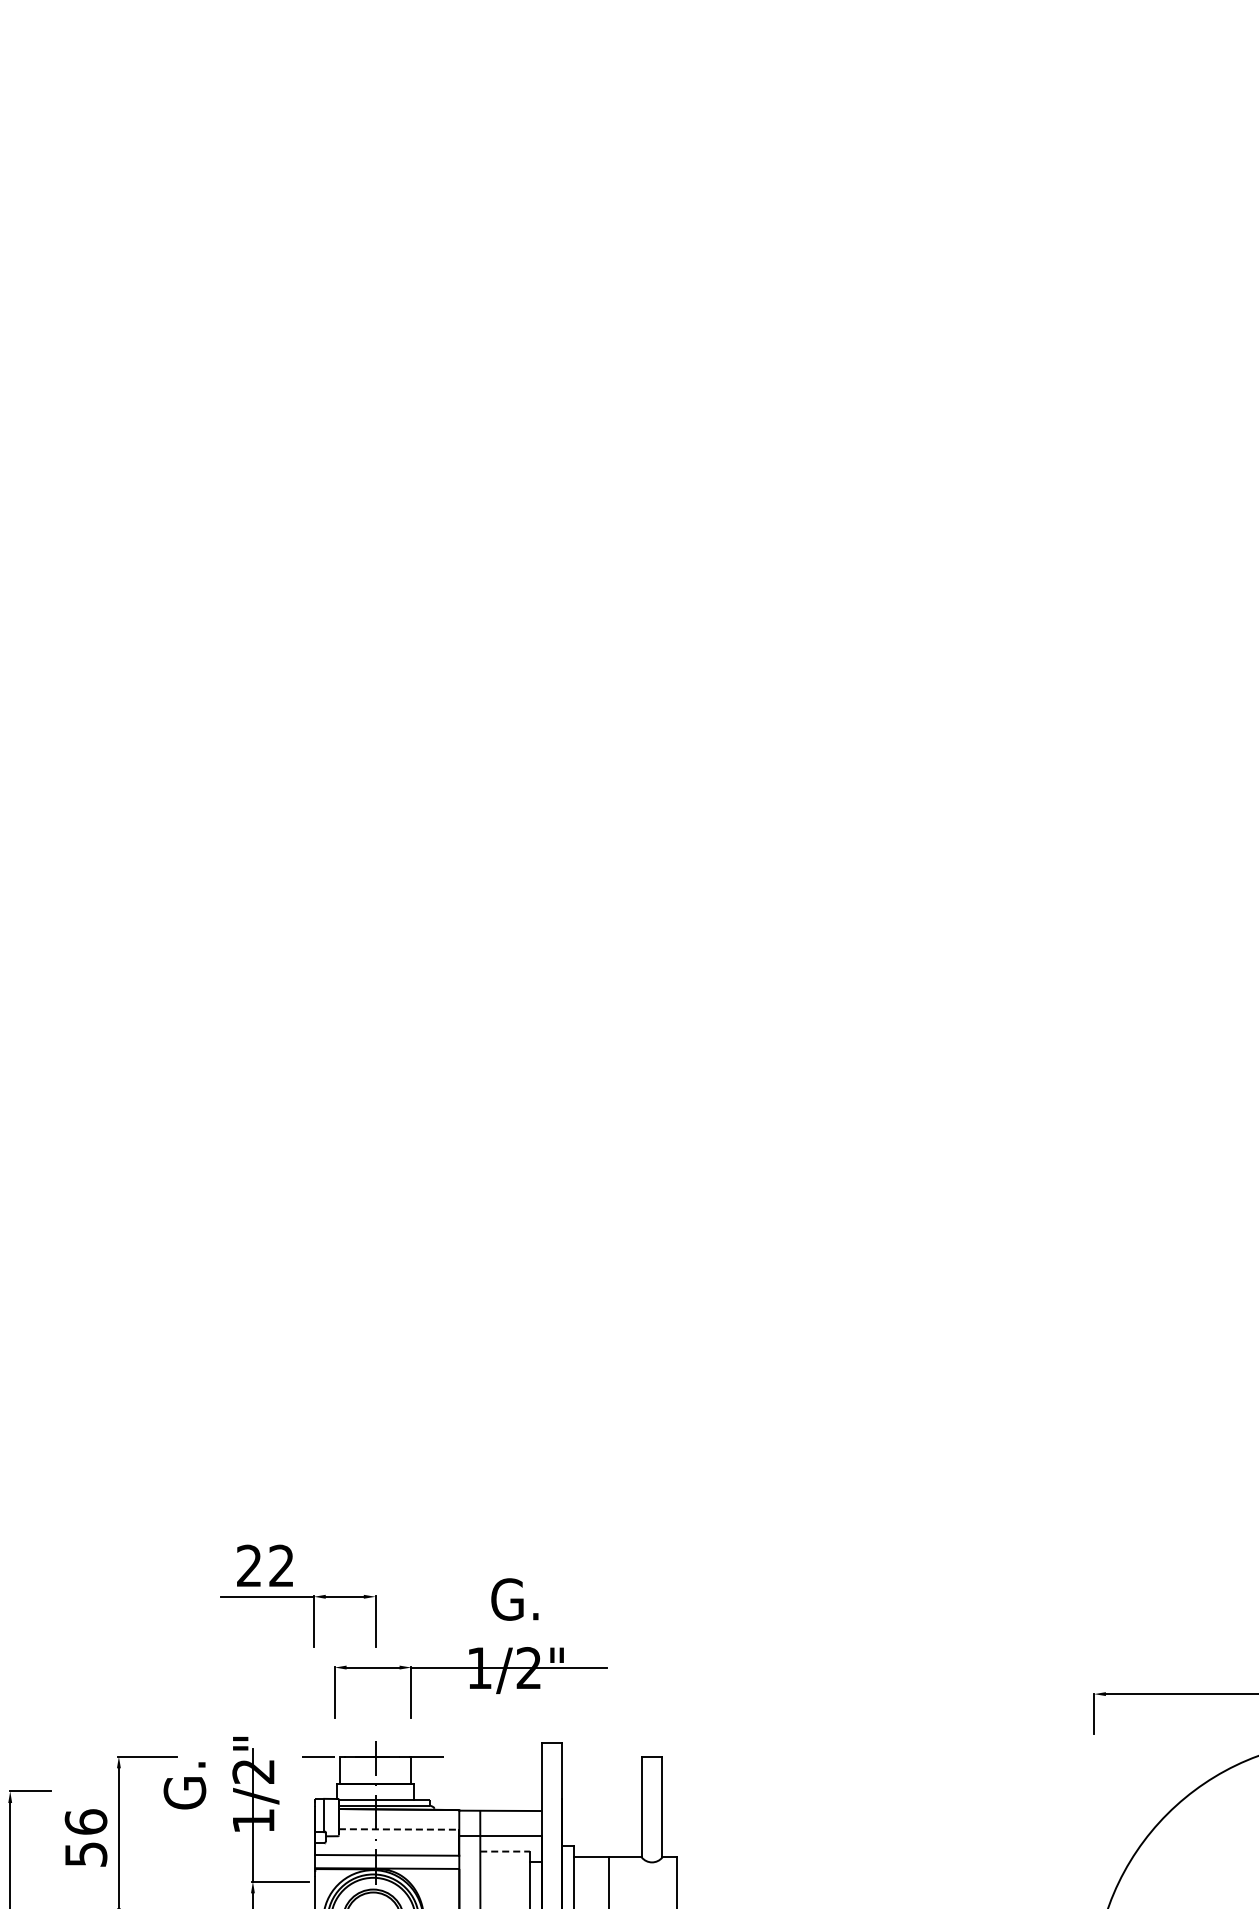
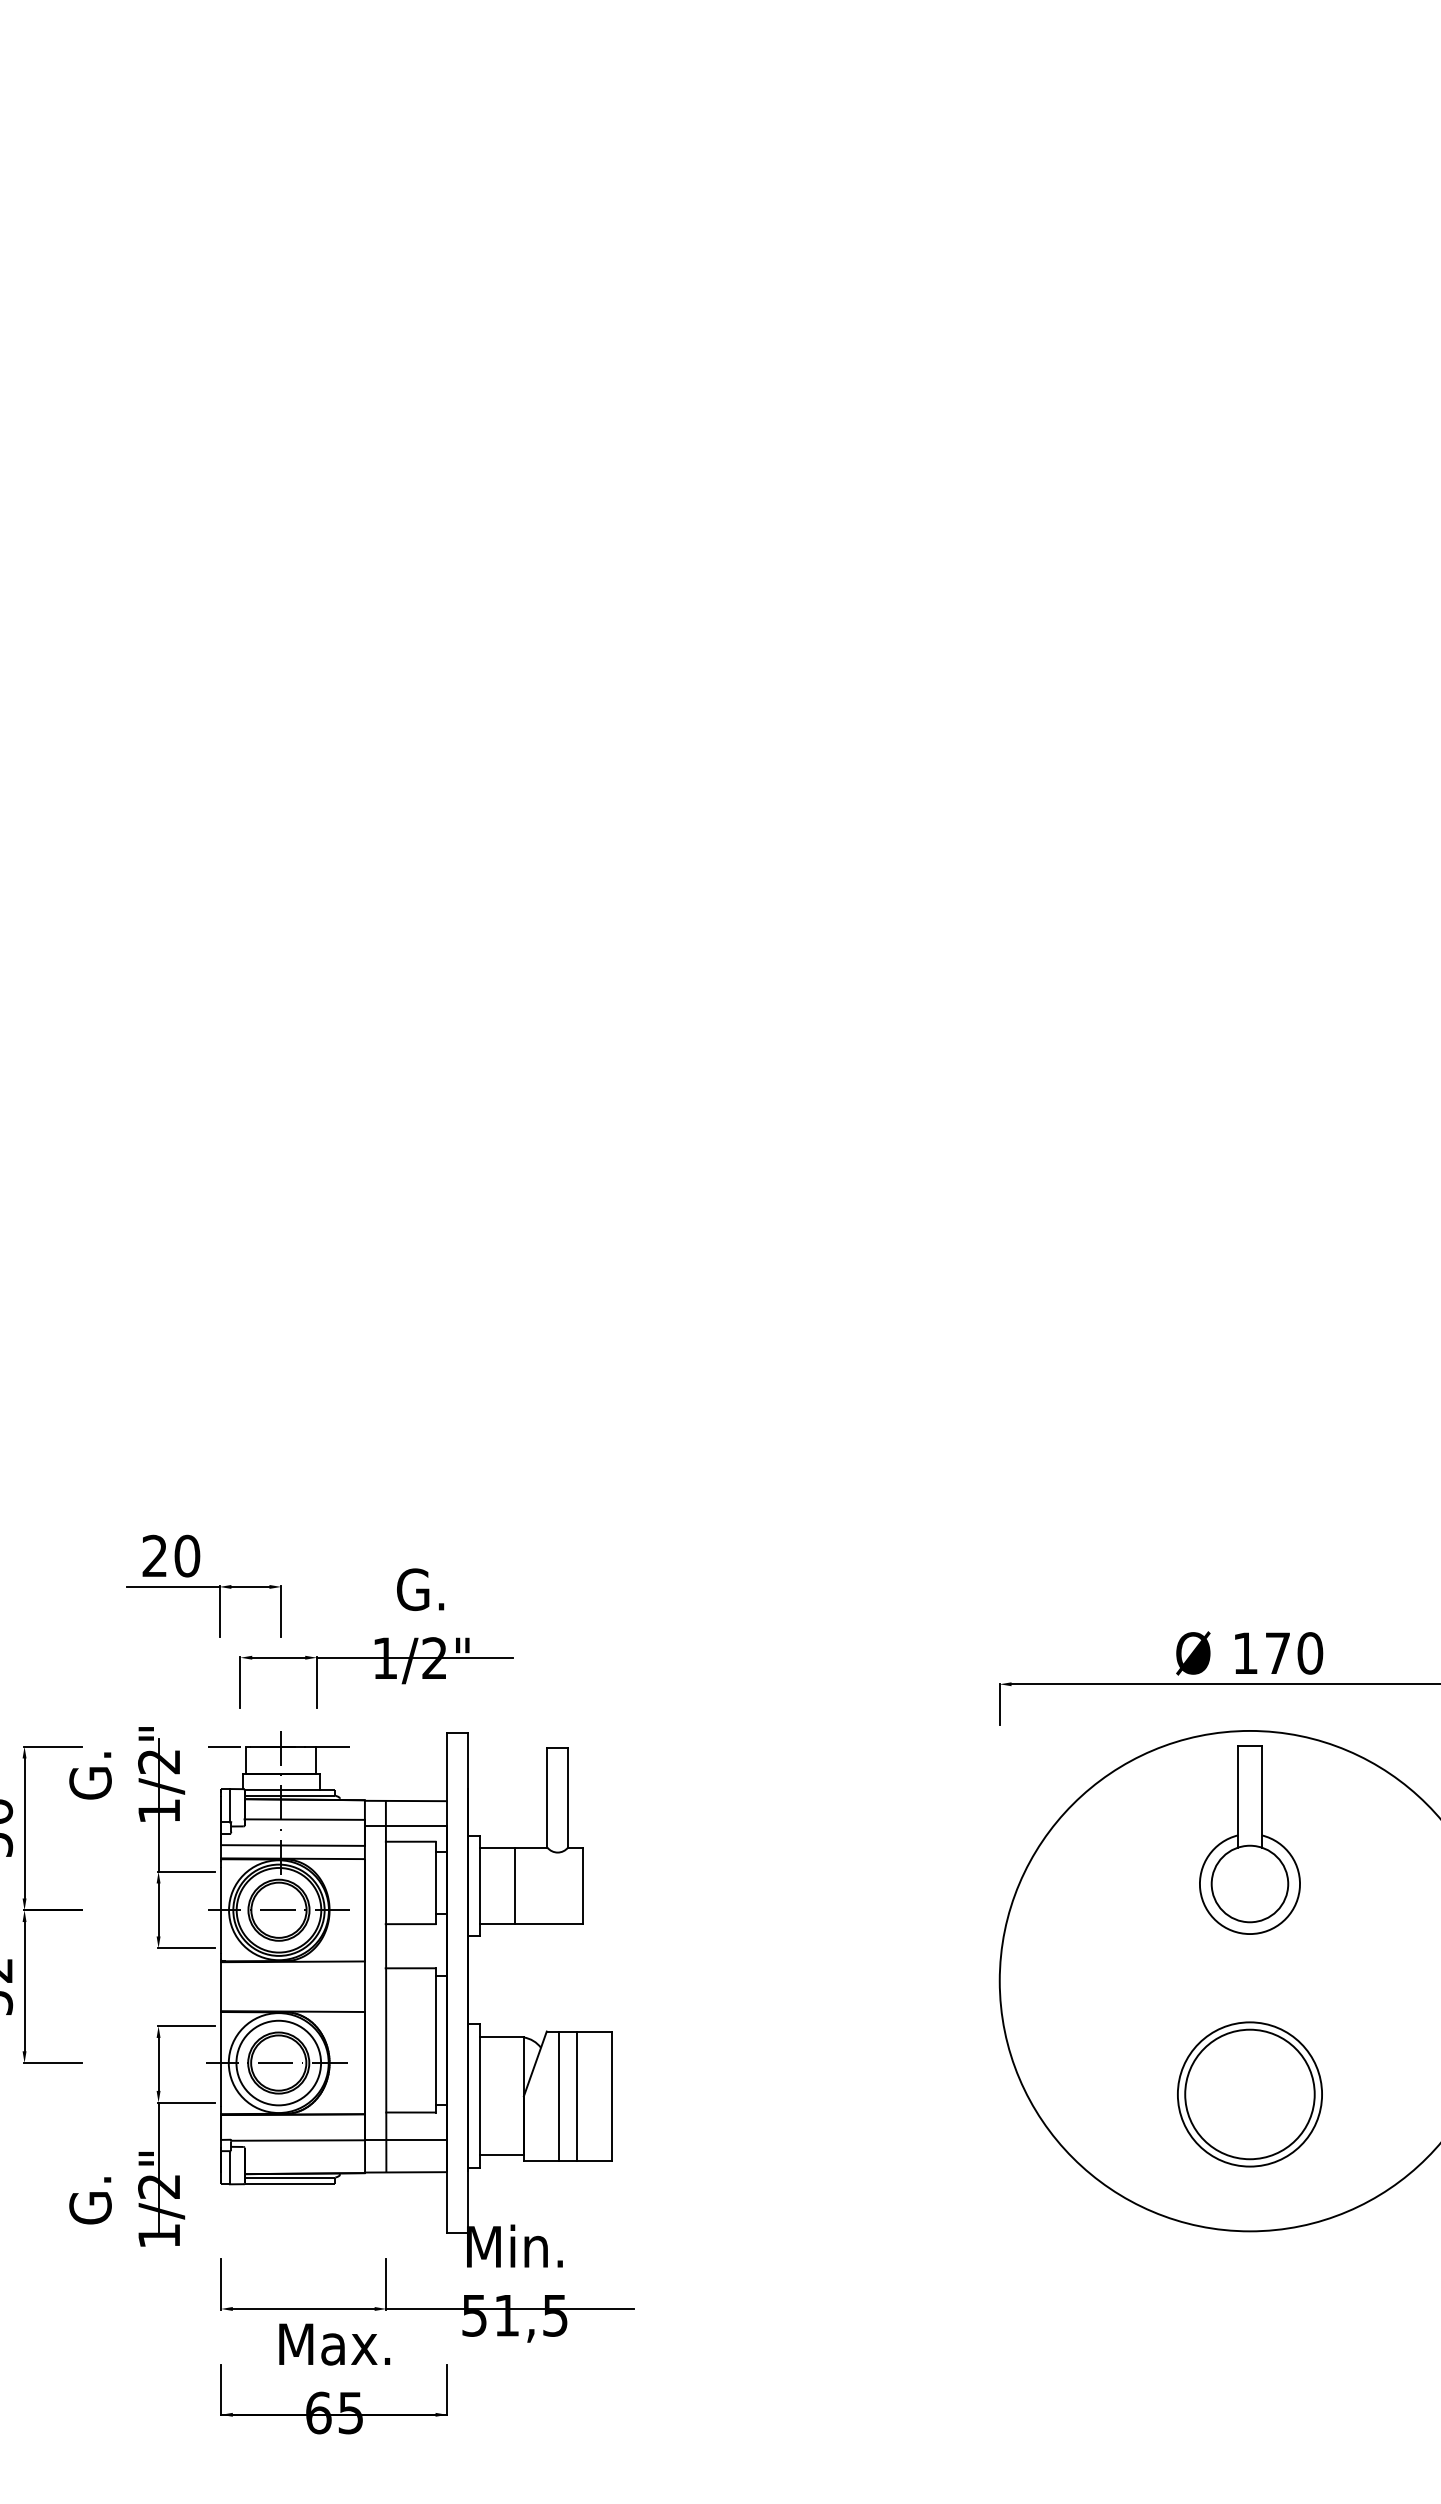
text: (281, 1565) -> (187, 1555), 22 -> 20
line: (399, 1829) -> (305, 1819), dashed -> solid
line: (504, 1851) -> (410, 1841), dashed -> solid

